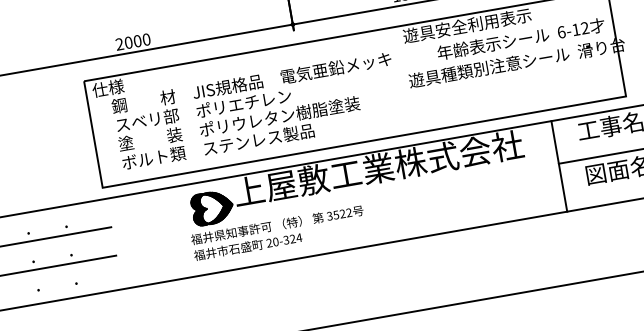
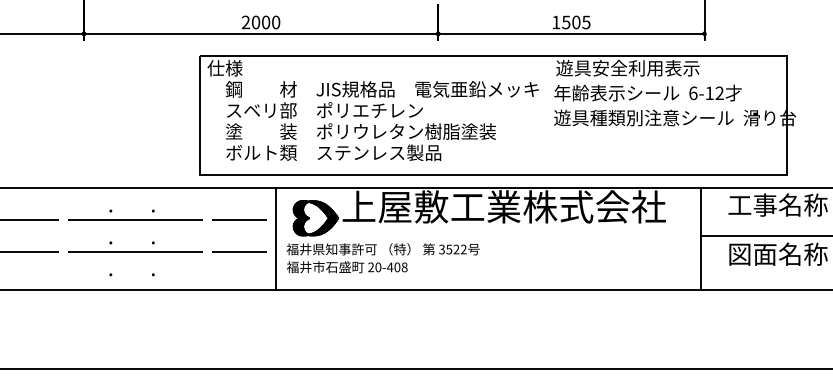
text: (520, 38) -> (647, 92), moved
line: (143, 221) -> (238, 220), added
line: (180, 232) -> (276, 238), added
text: (292, 239) -> (397, 267), 20-324 -> 20-408
line: (148, 249) -> (238, 251), added

